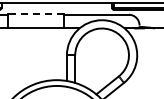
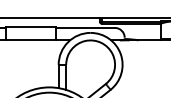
line: (37, 14) -> (31, 27), dashed -> solid

